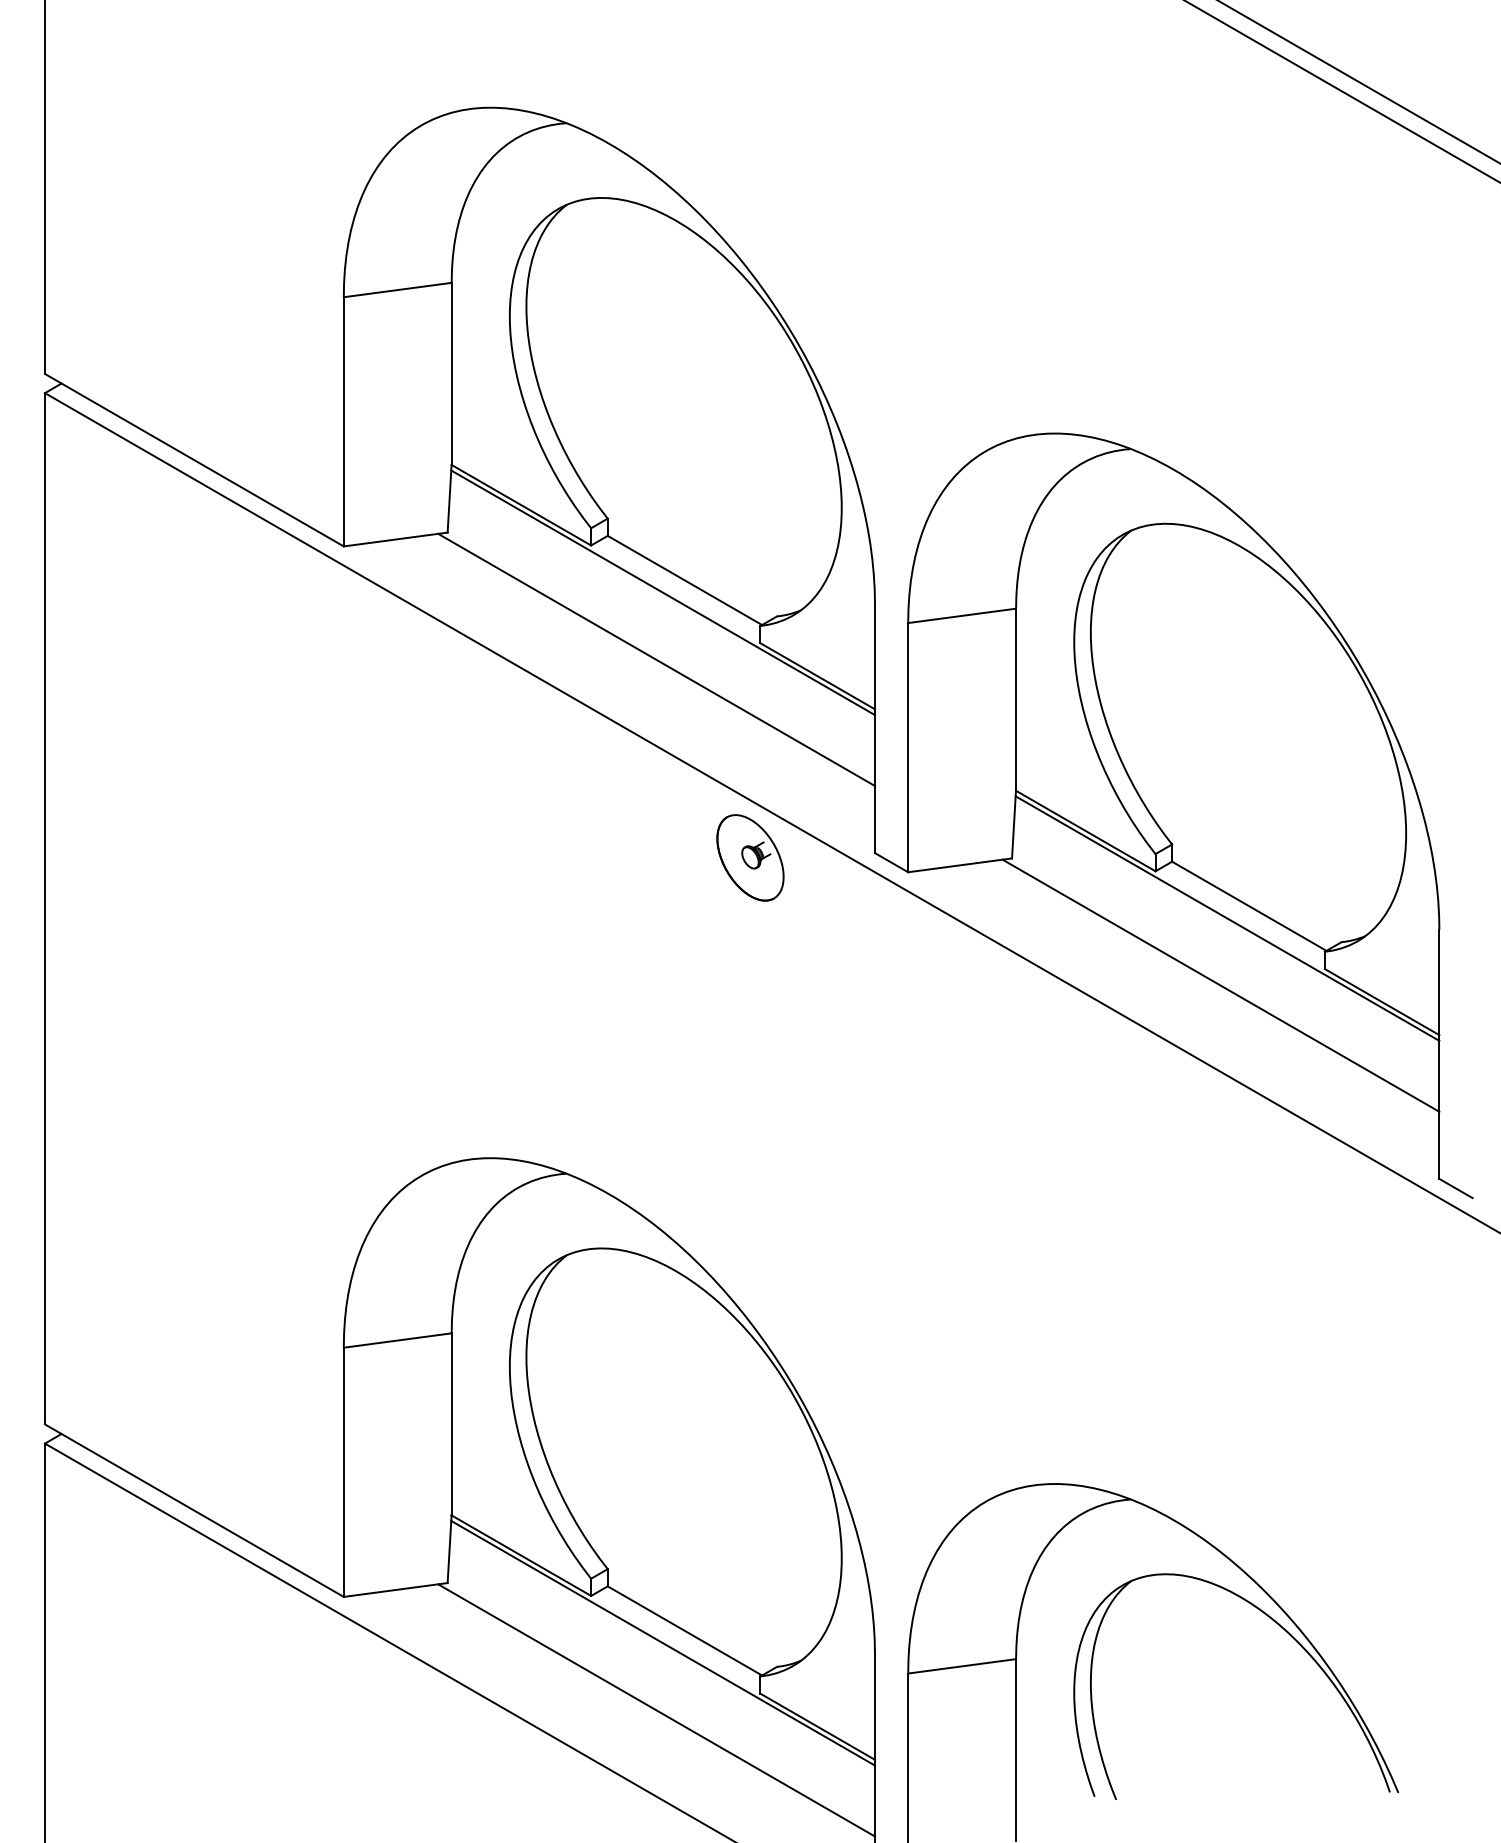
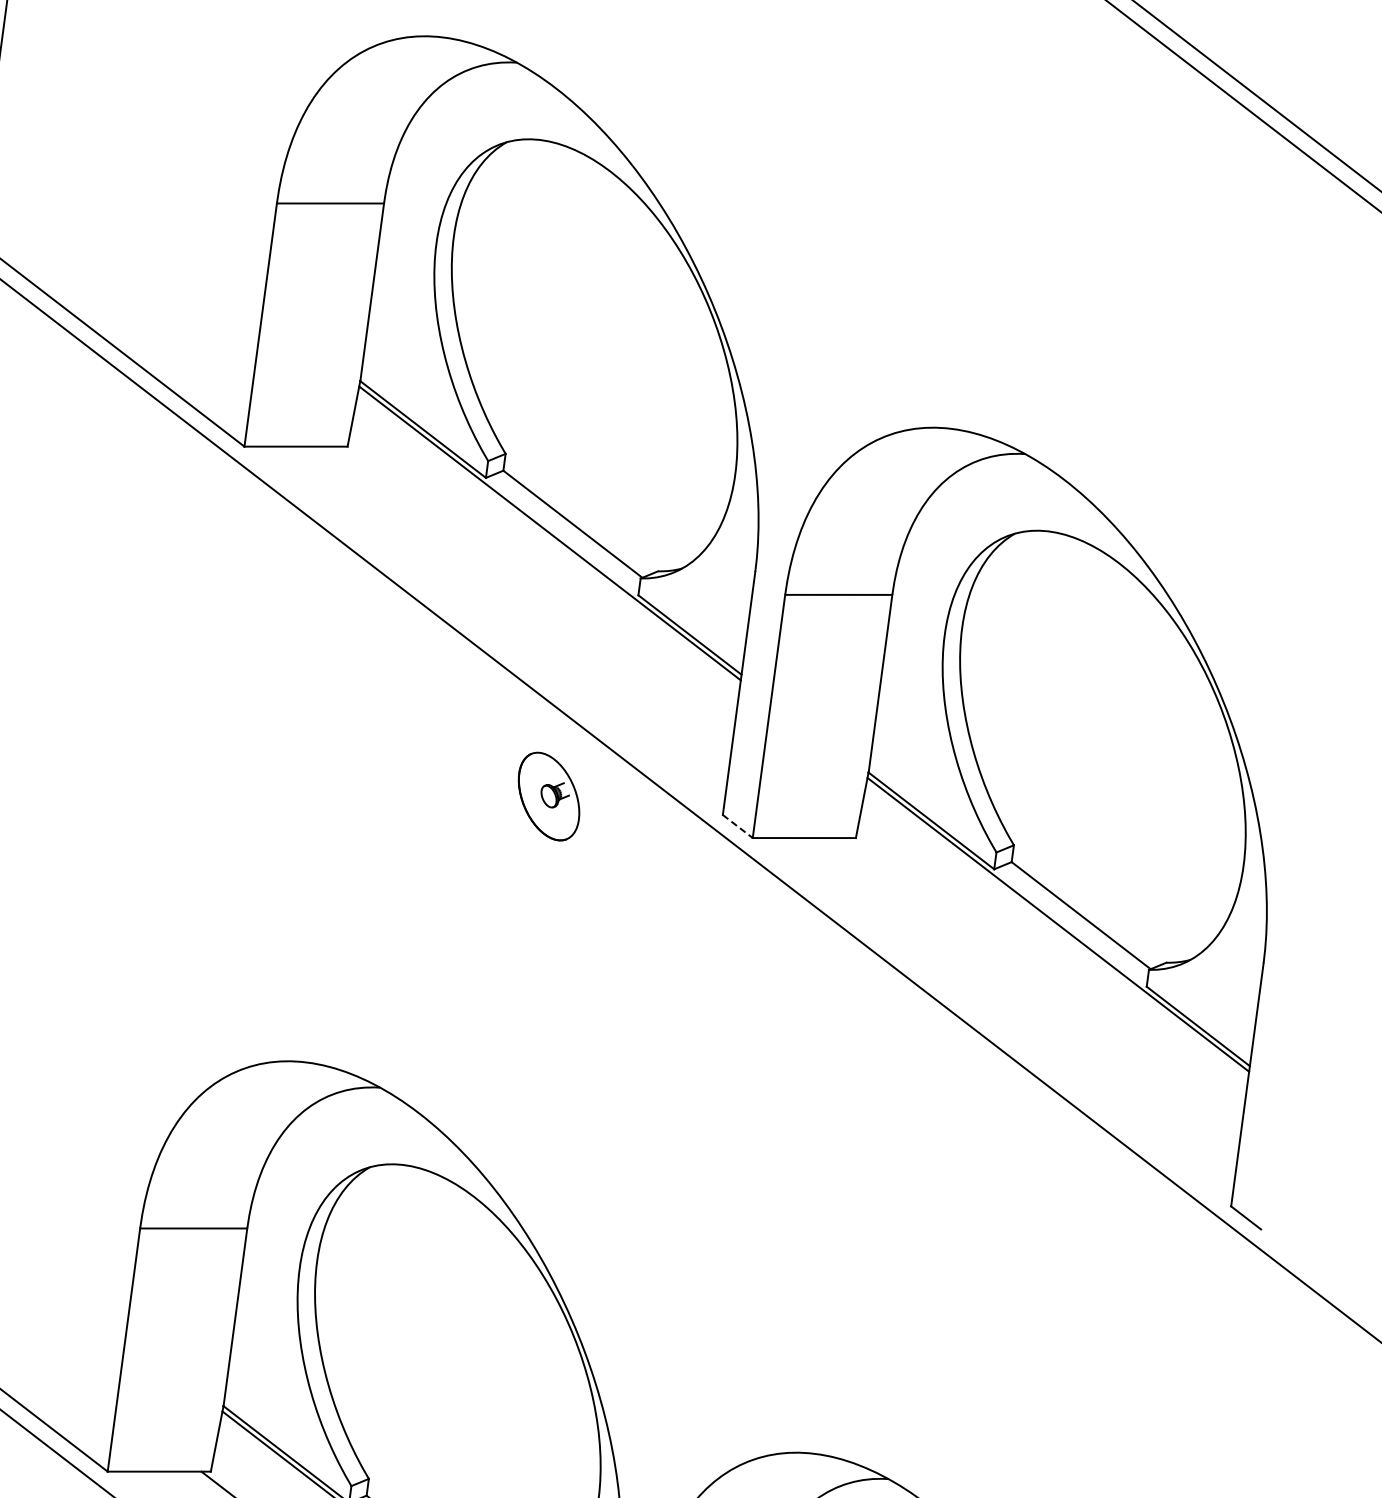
line: (656, 659) -> (534, 597), removed
part: (750, 857) -> (549, 796), moved
line: (892, 862) -> (738, 826), solid -> dashed
line: (1220, 985) -> (1042, 989), removed

